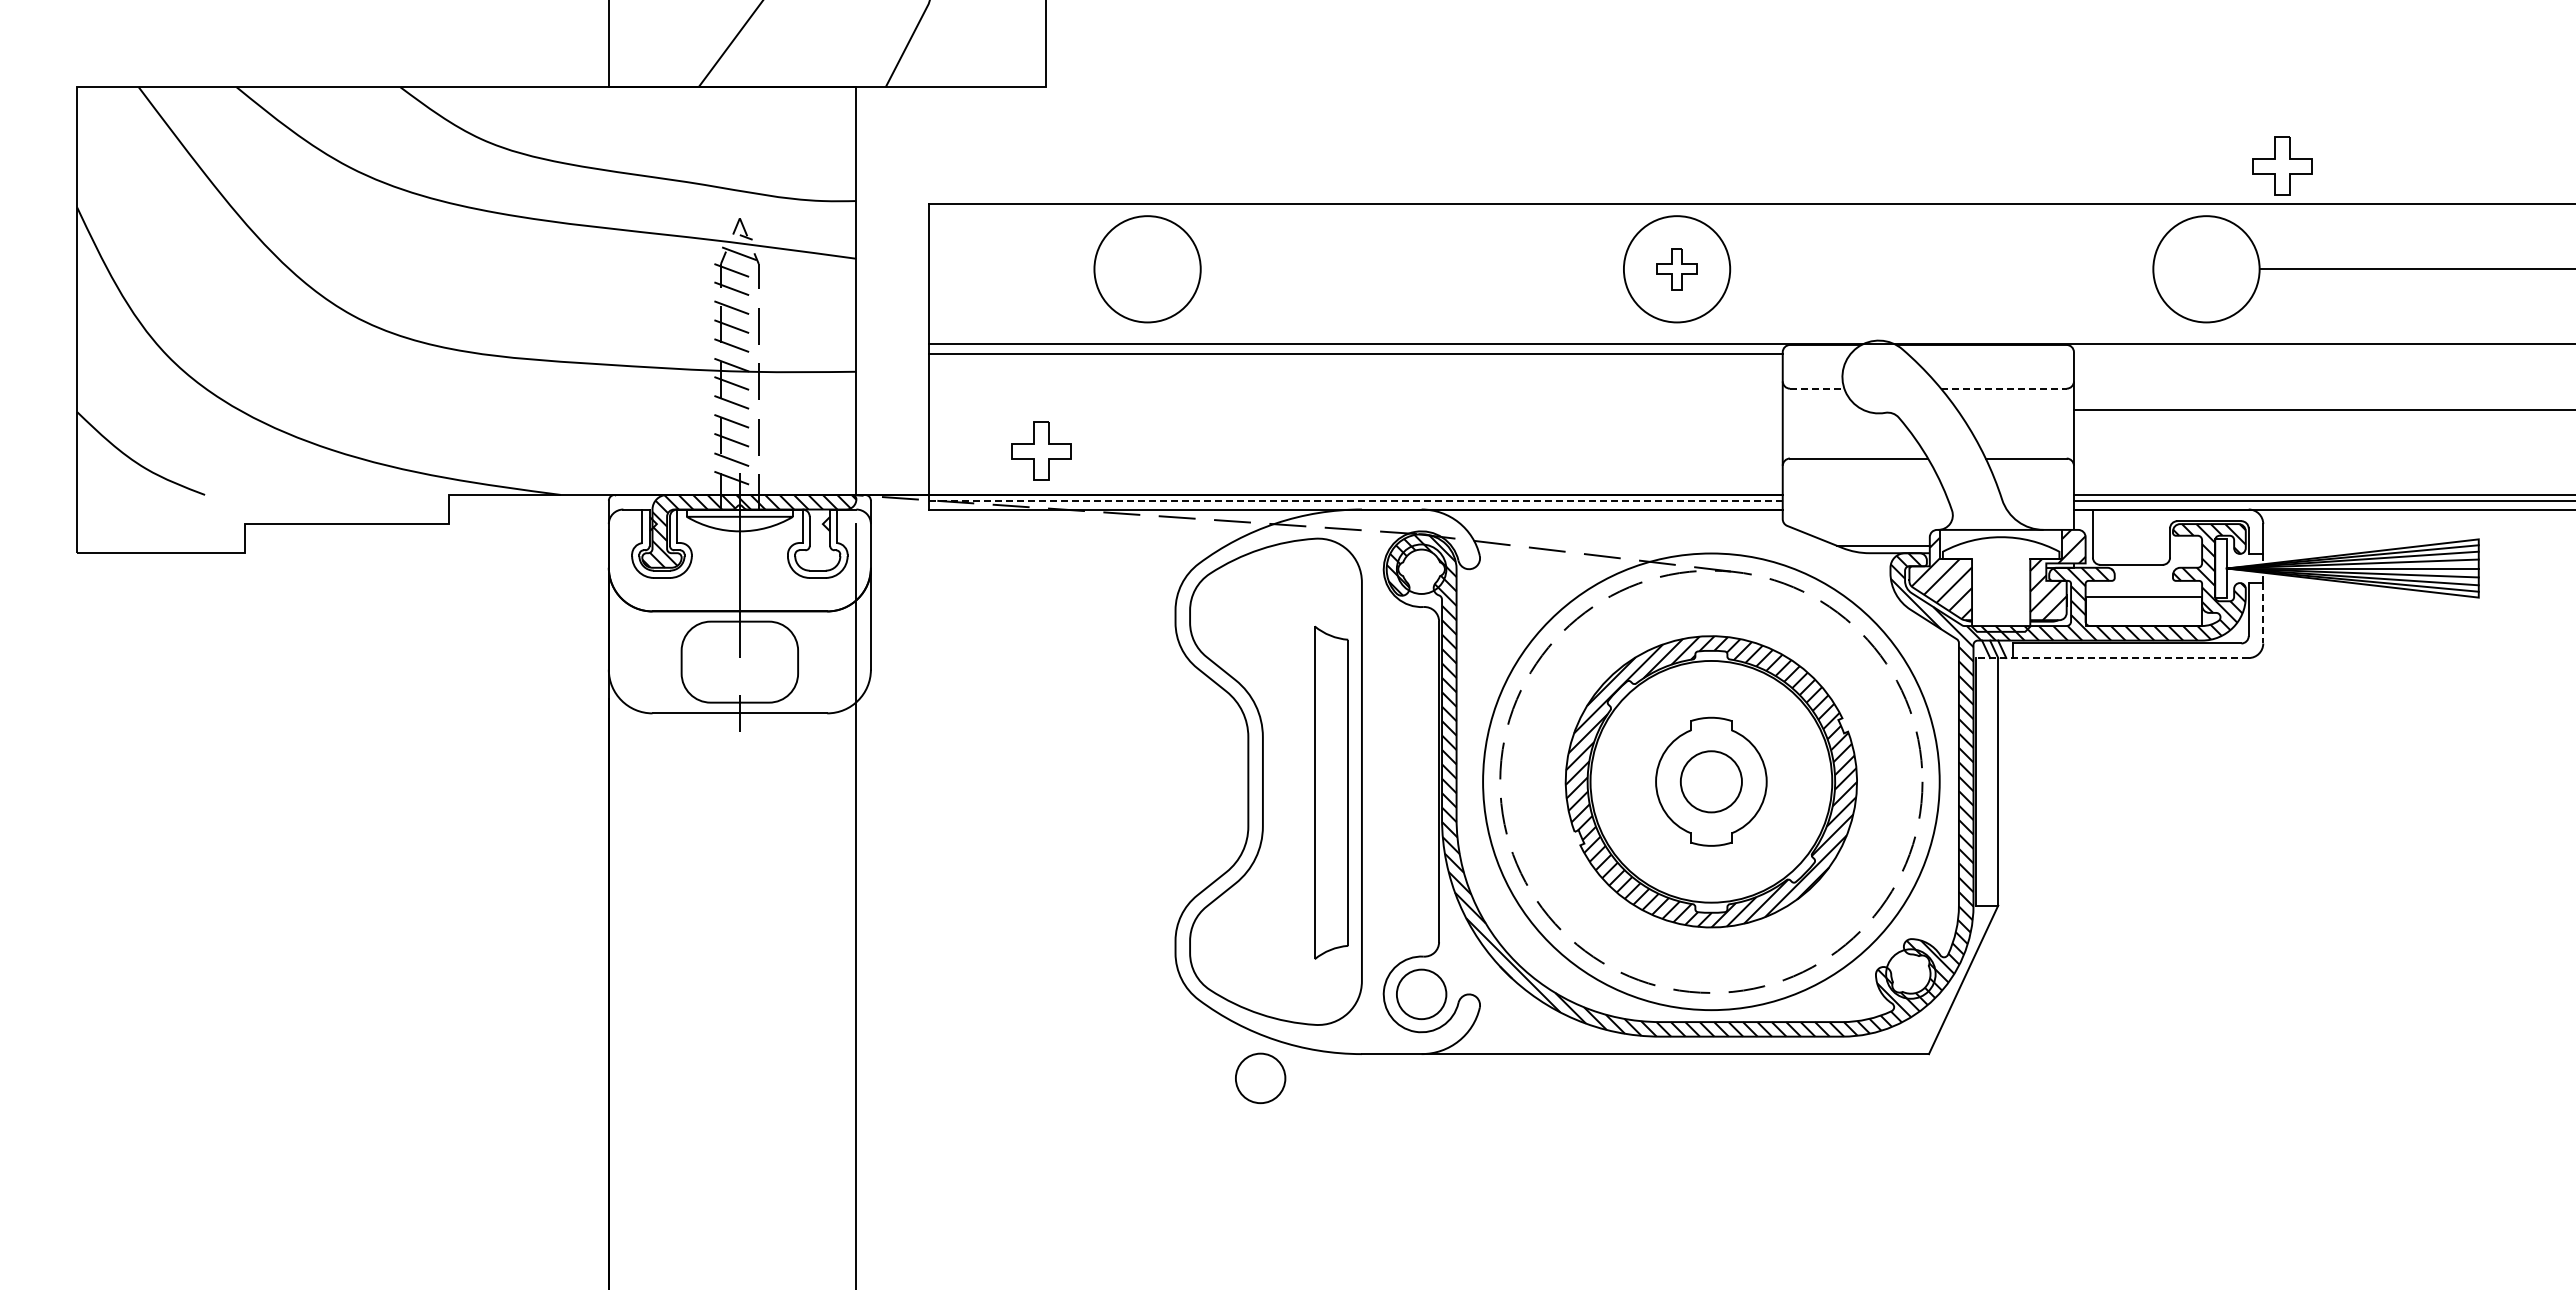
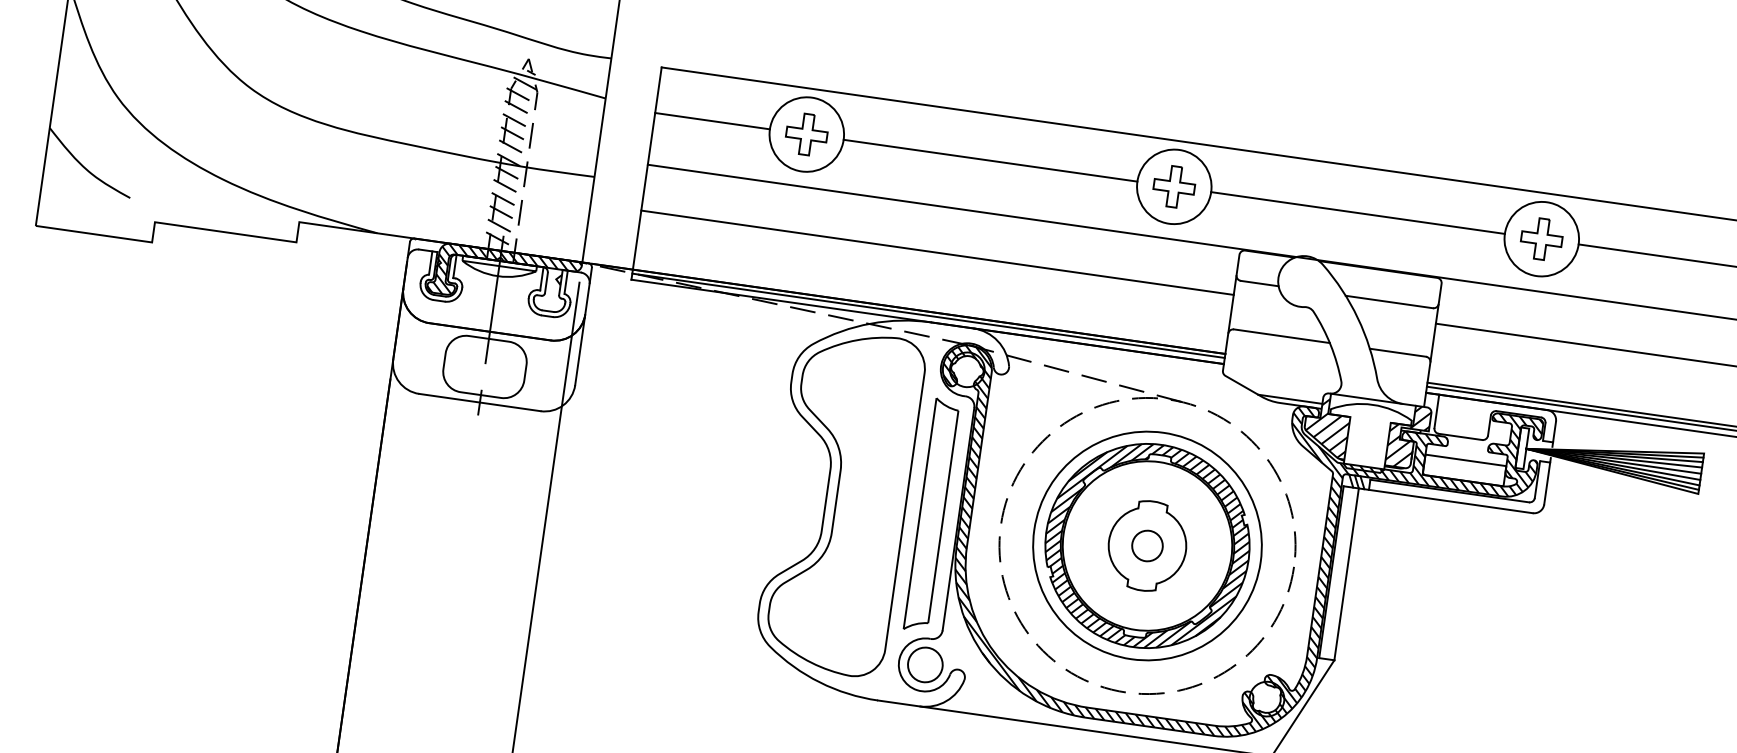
part: (2282, 165) -> (1541, 238), moved
part: (1676, 268) -> (1173, 186), size x1.43
line: (1011, 269) -> (712, 121), added
line: (1411, 269) -> (989, 160), added
line: (1941, 269) -> (1357, 213), added
line: (1355, 353) -> (937, 252), moved
line: (1817, 388) -> (1260, 283), dashed -> solid
line: (2003, 388) -> (1389, 301), dashed -> solid
part: (1041, 450) -> (806, 134), moved
line: (1355, 500) -> (928, 315), dashed -> solid
line: (2263, 613) -> (1547, 483), dashed -> solid
line: (2112, 658) -> (1438, 500), dashed -> solid
circle: (1711, 781) -> (1147, 545), size x0.71
circle: (1711, 781) -> (1147, 545), size x0.71
part: (1331, 792) -> (931, 515), moved
circle: (1260, 1078) -> (805, 707), removed

